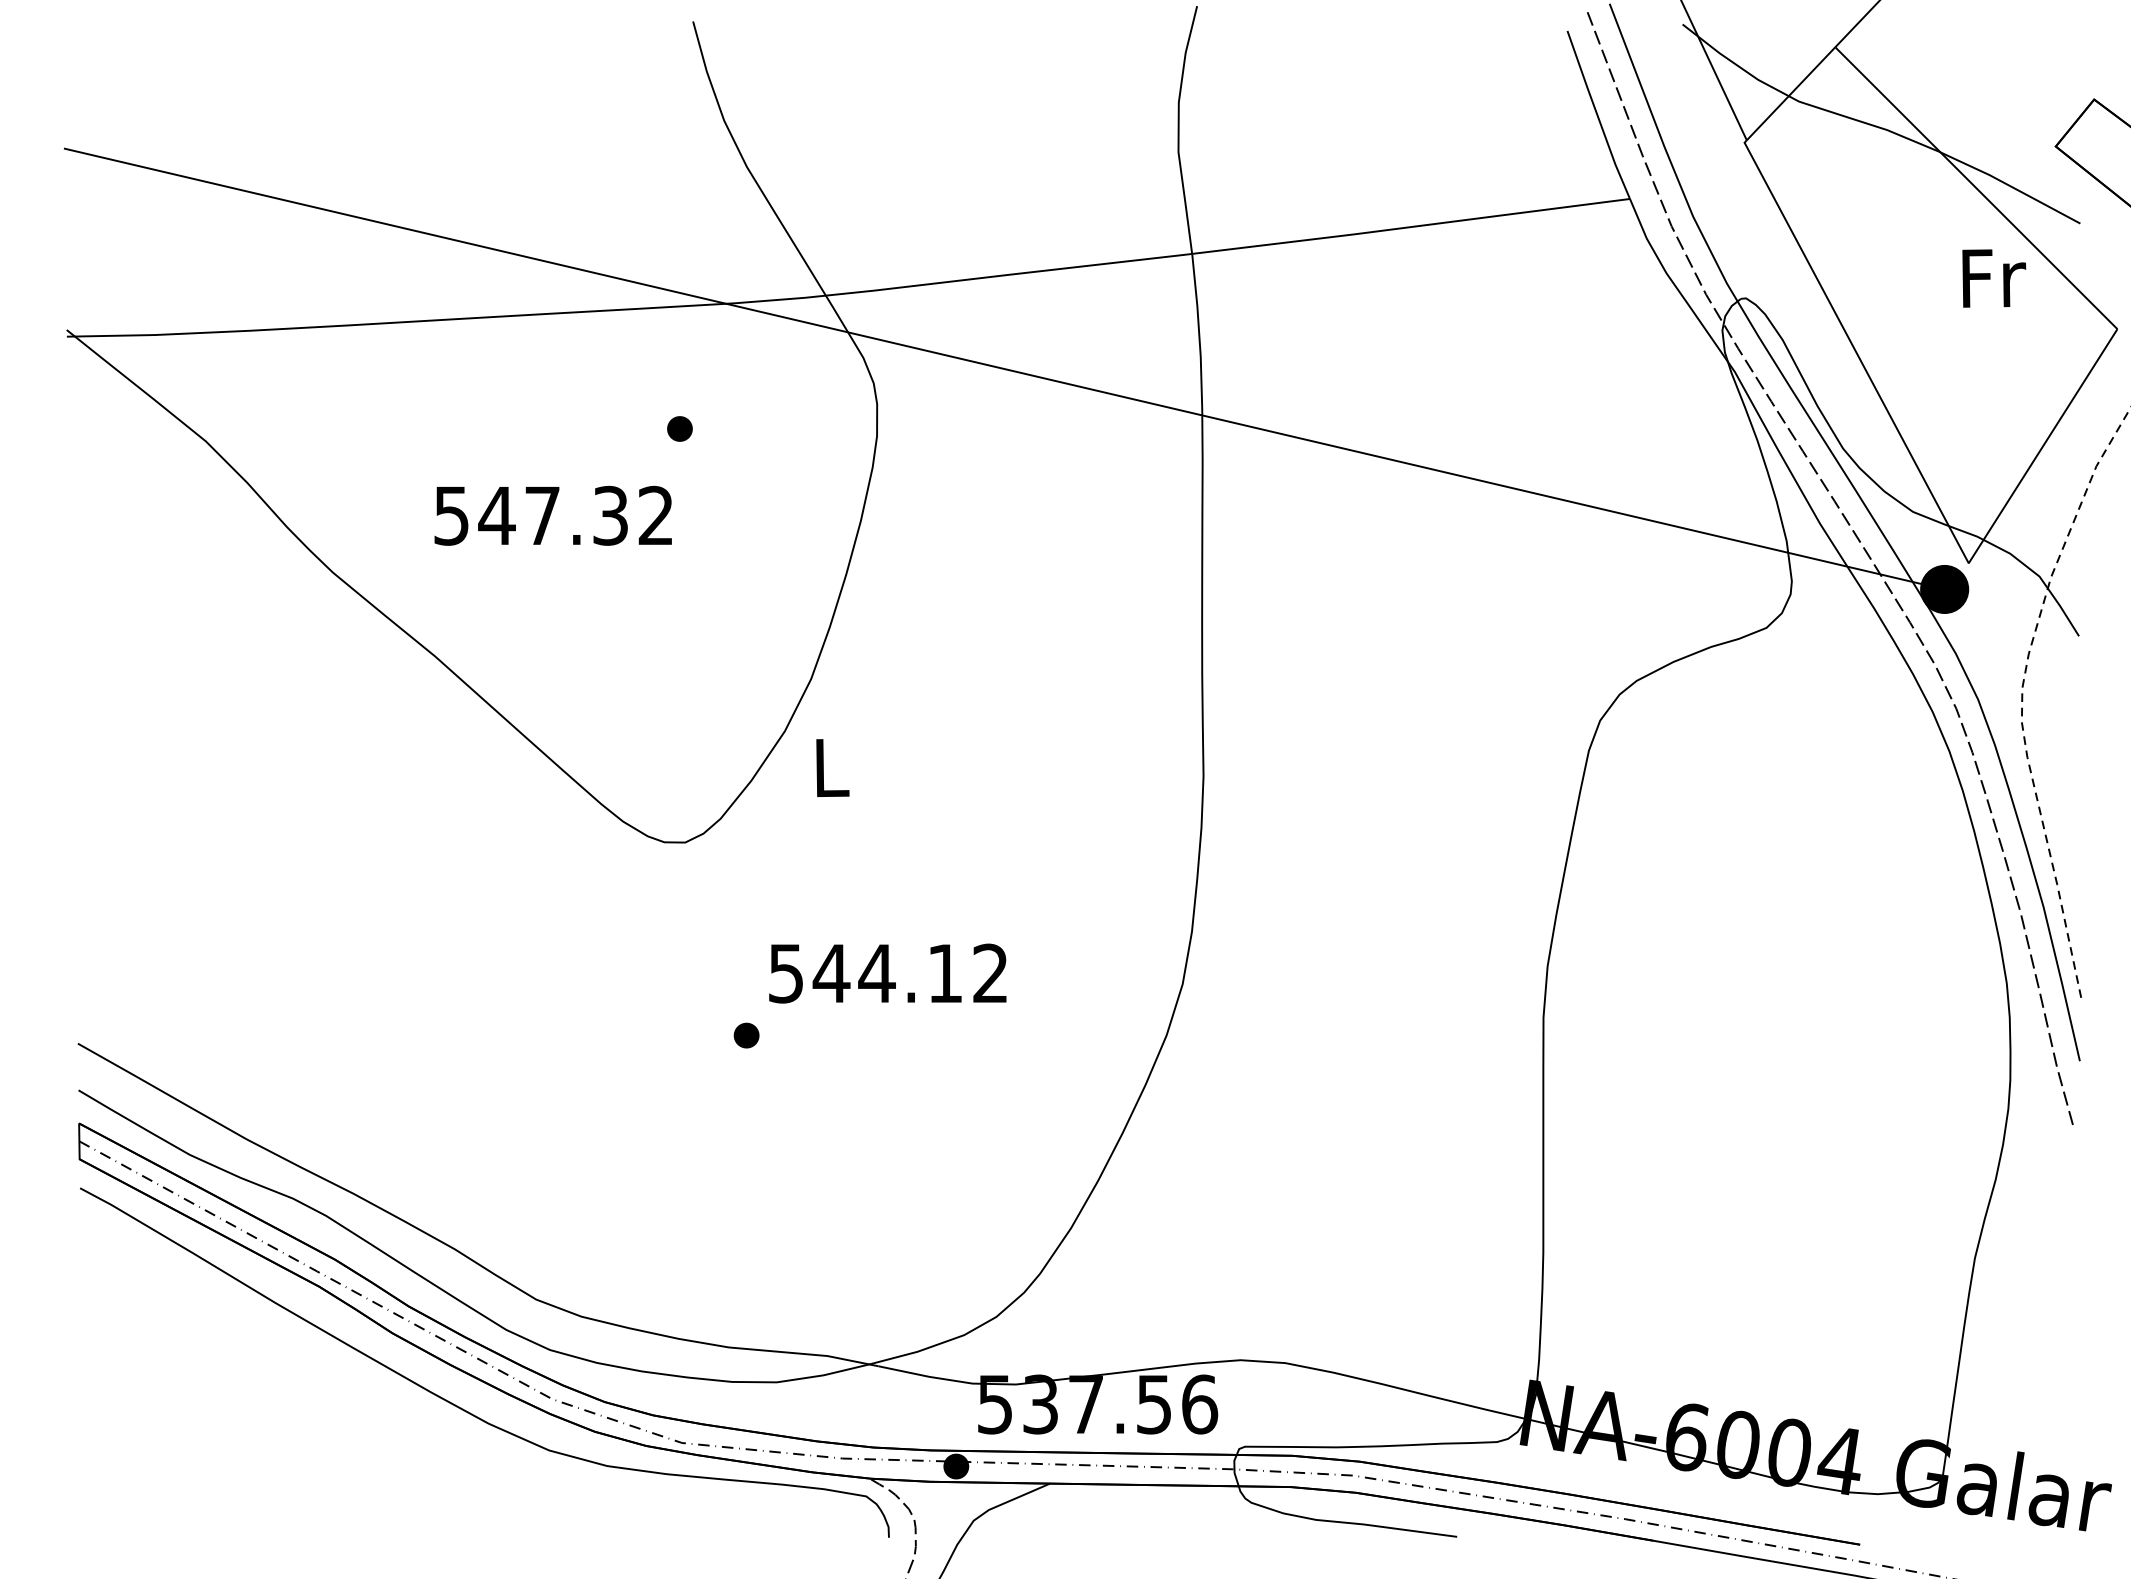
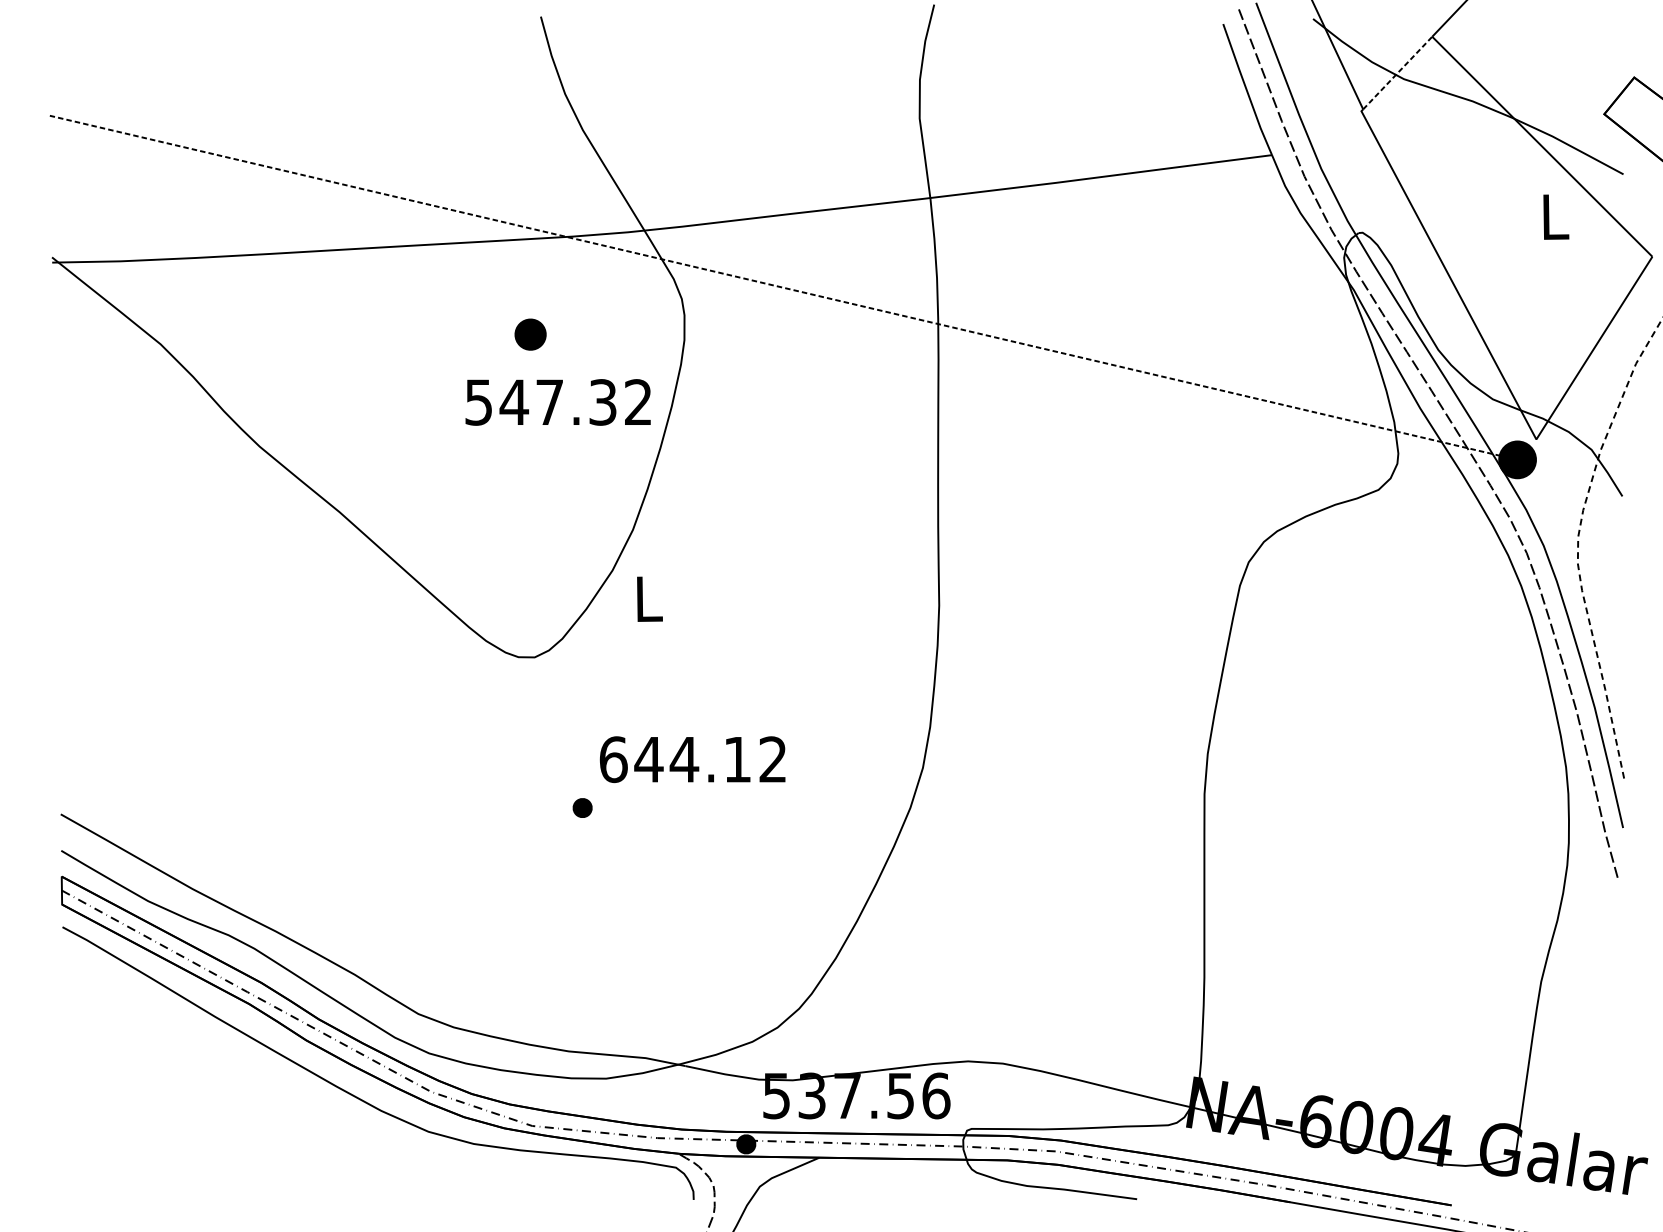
line: (1791, 93) -> (1398, 72), solid -> dashed
text: (1994, 278) -> (1556, 217), Fr -> L
line: (1004, 368) -> (783, 287), solid -> dashed
part: (679, 428) -> (530, 334), size x1.6
text: (552, 515) -> (557, 402), moved
text: (786, 973) -> (613, 759), 544.12 -> 644.12

